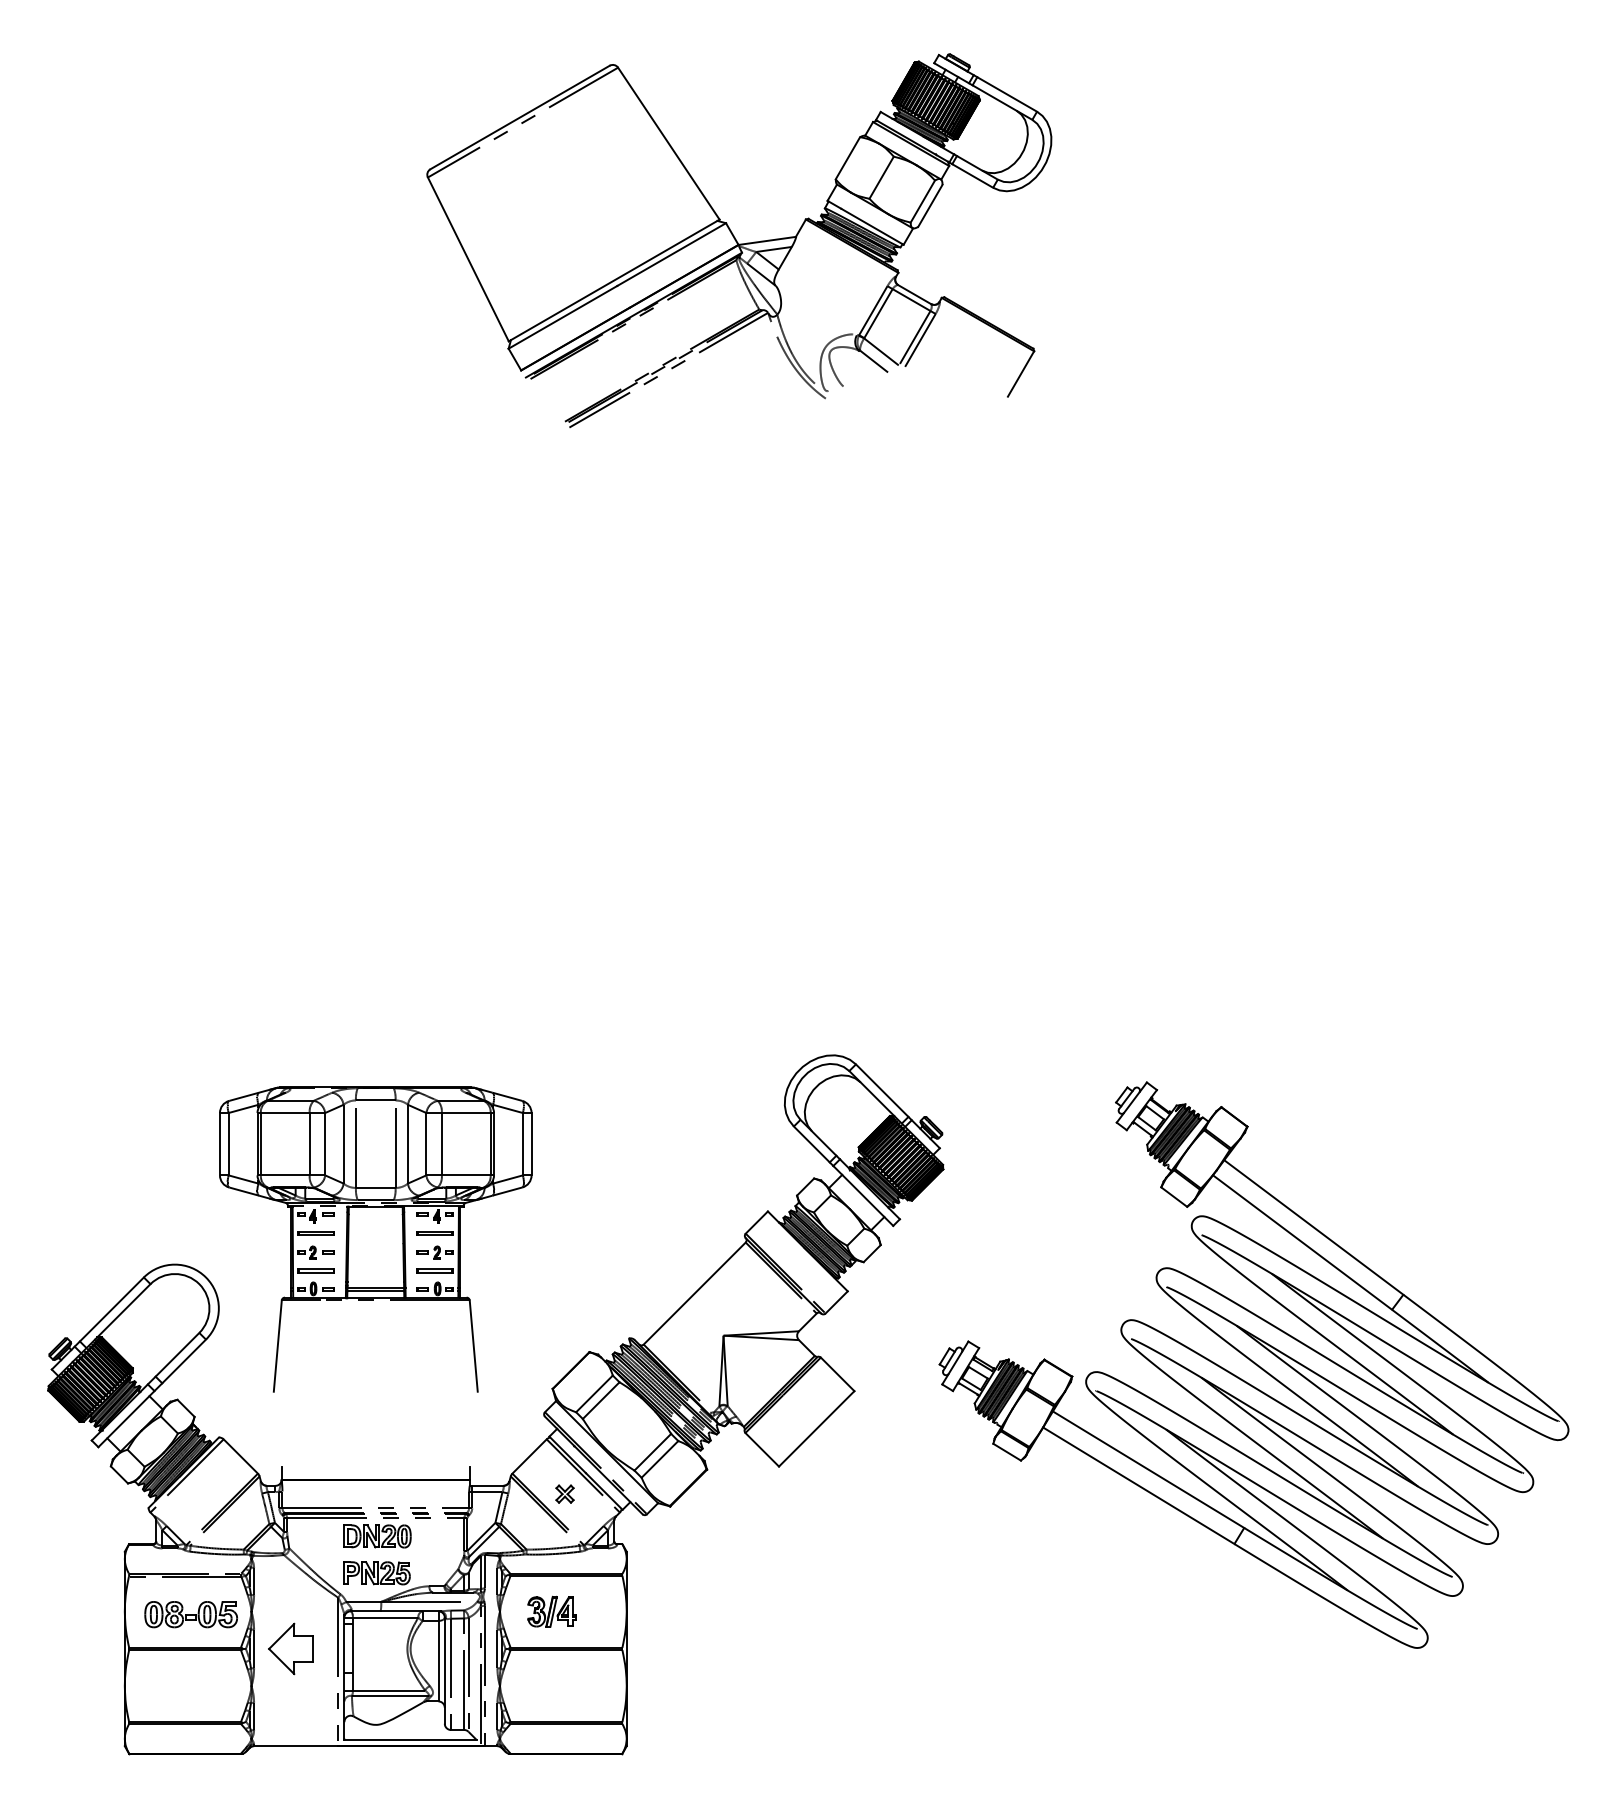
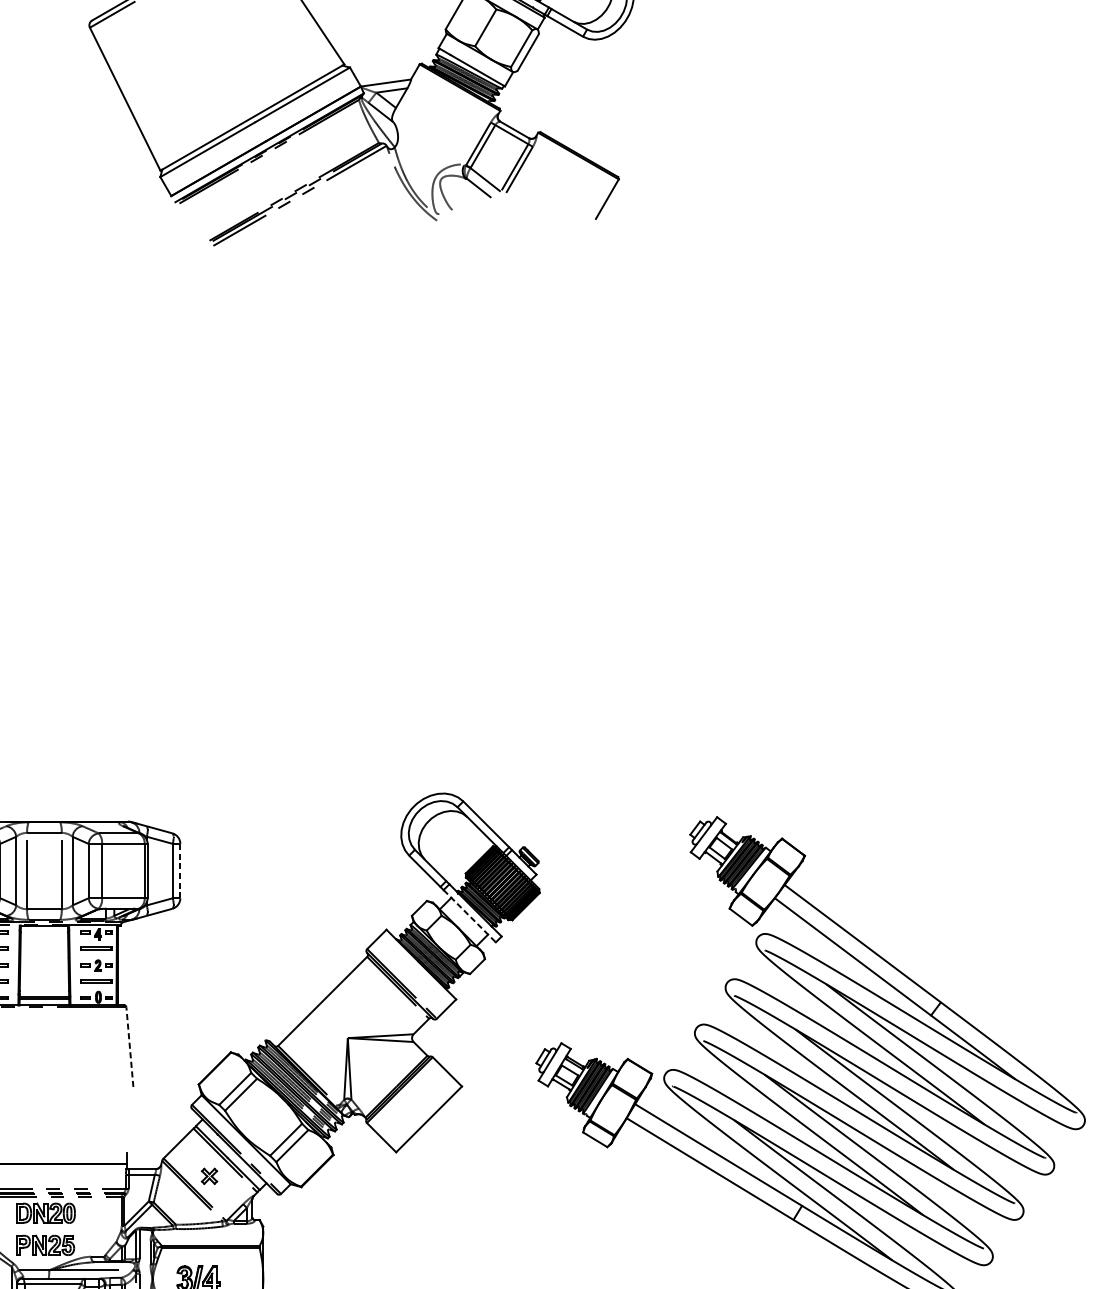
line: (531, 1143) -> (180, 870), solid -> dashed
line: (863, 1196) -> (469, 916), solid -> dashed
line: (473, 1346) -> (129, 1047), solid -> dashed

